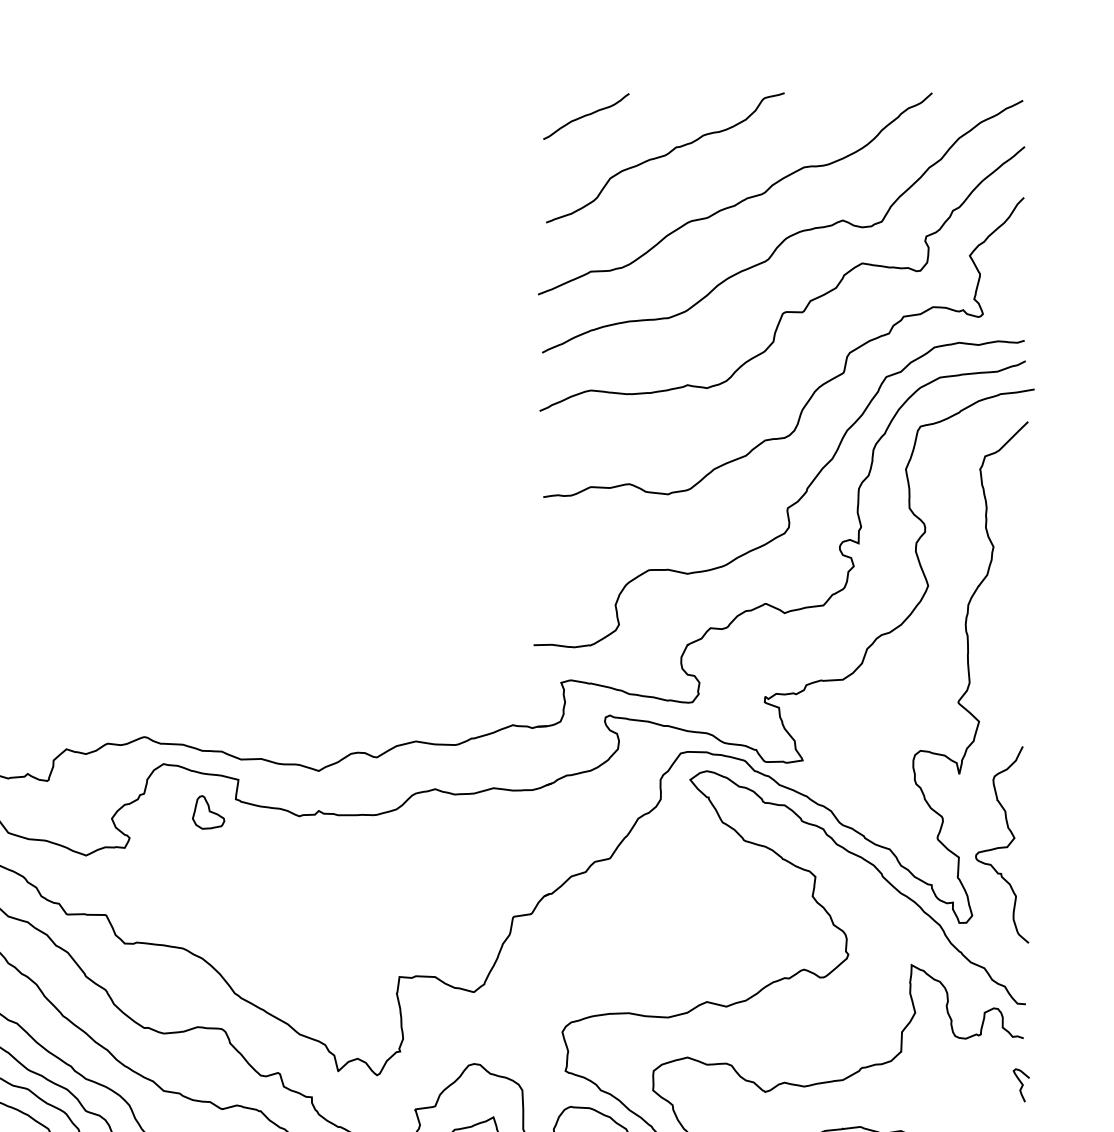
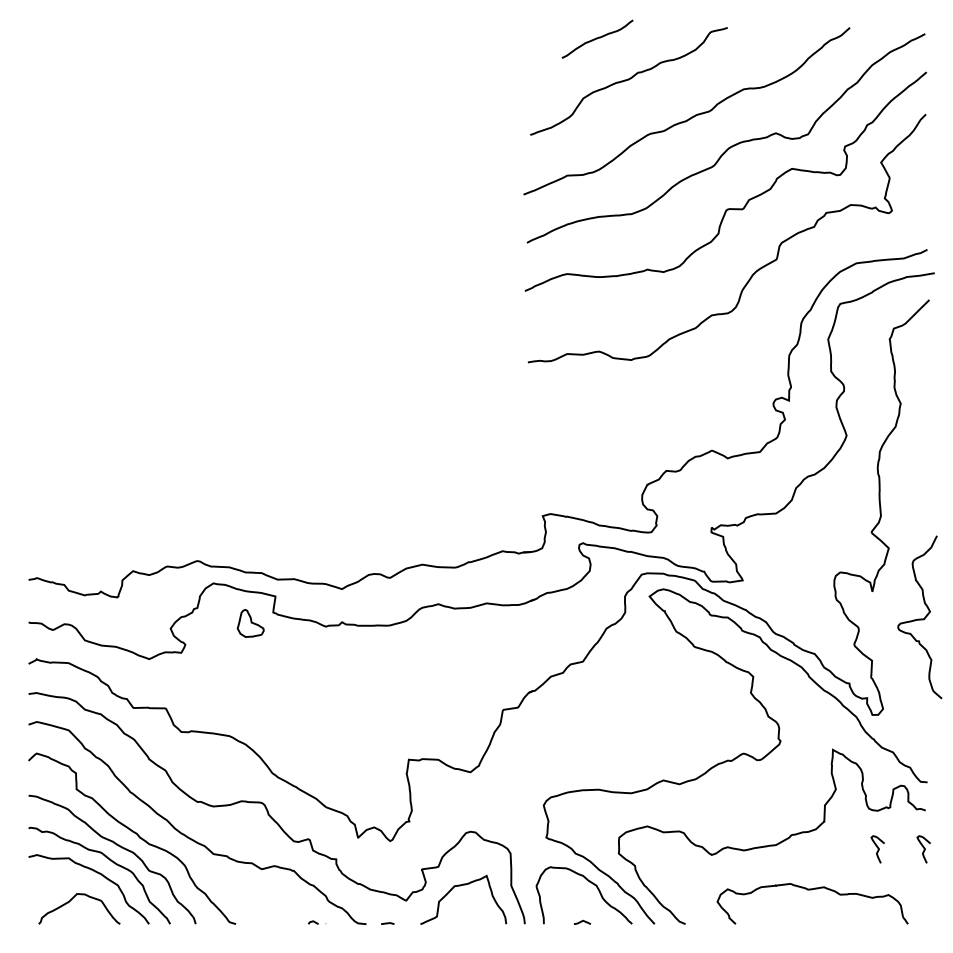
curve: (586, 115) -> (597, 38), moved
curve: (789, 505) -> (731, 369), removed
curve: (1001, 846) -> (919, 618), moved
curve: (965, 1085) -> (877, 849), added

